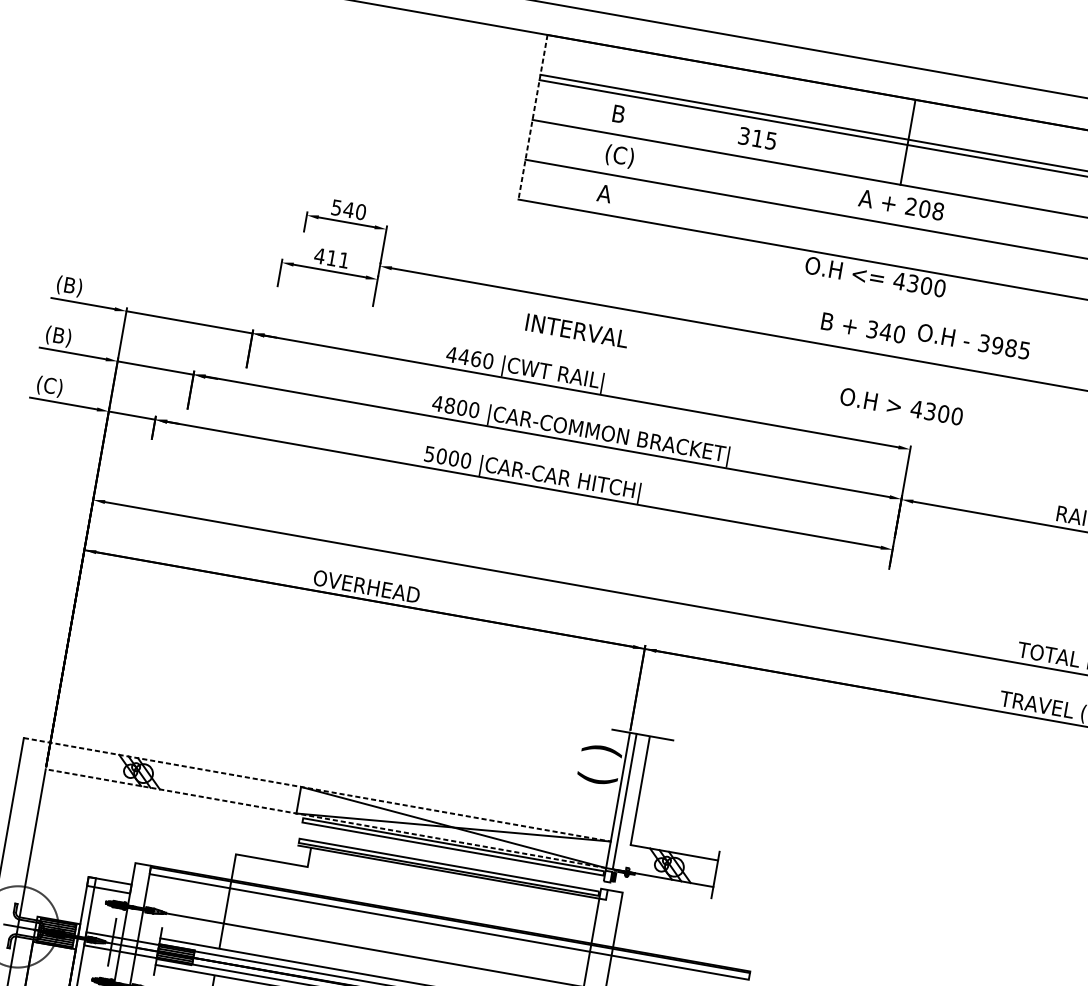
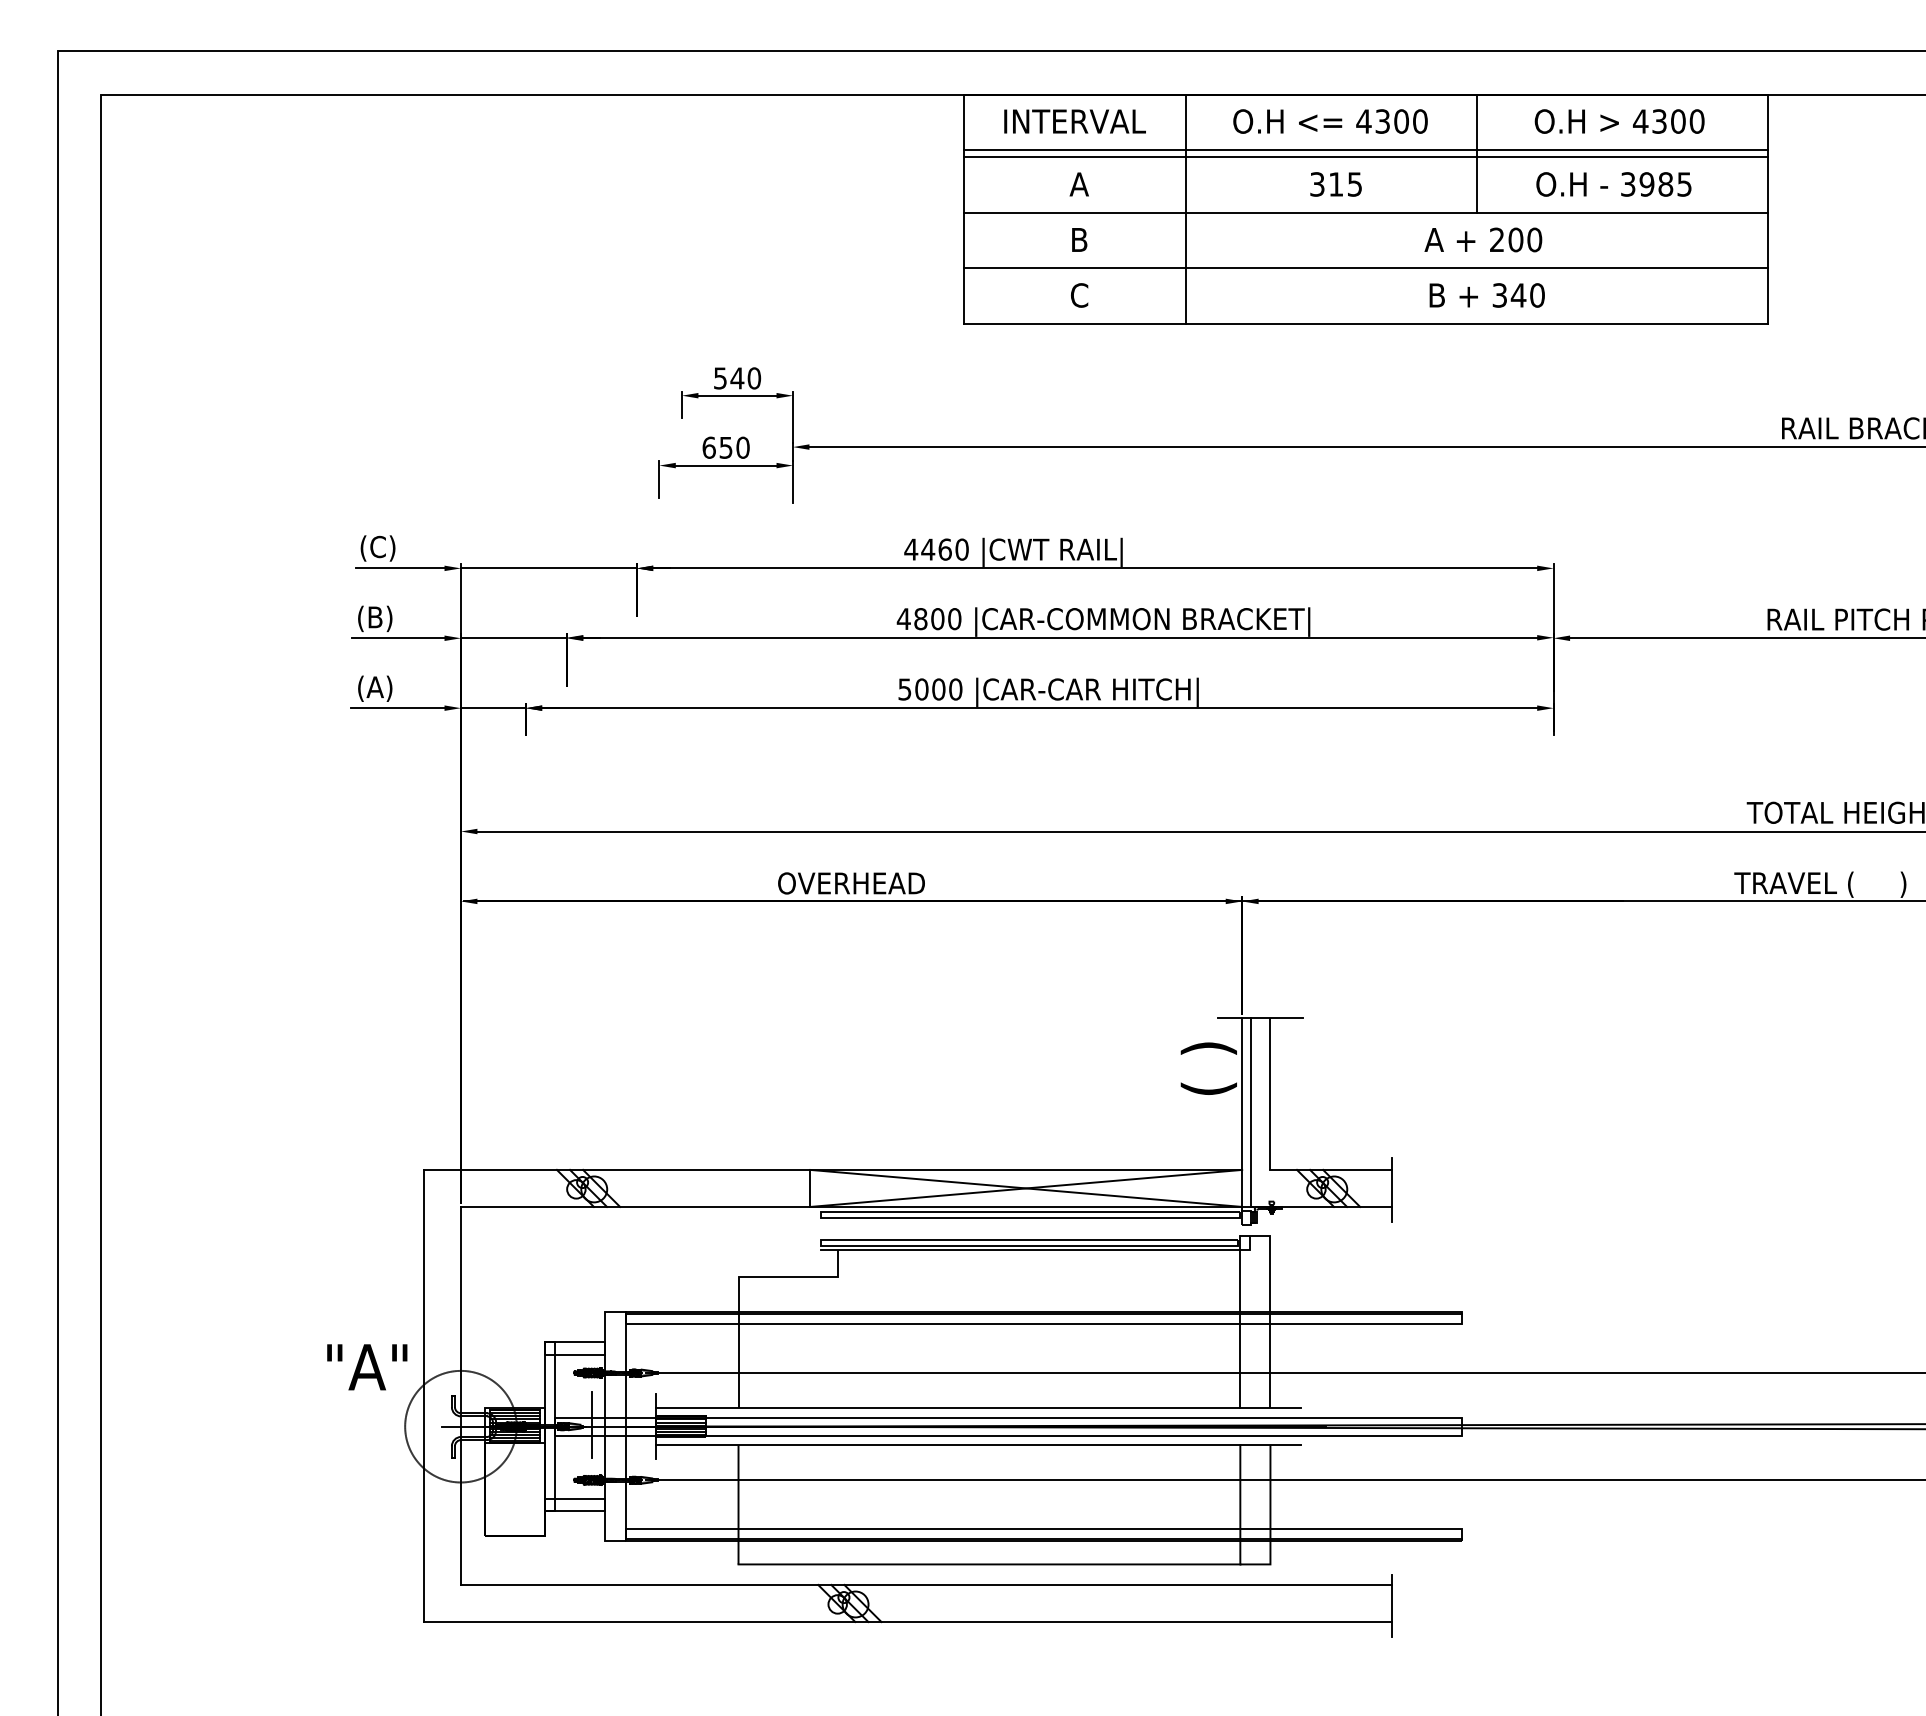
text: (618, 113) -> (1078, 184), B -> A
line: (533, 117) -> (964, 209), dashed -> solid
text: (757, 138) -> (1335, 184), moved
line: (692, 144) -> (1186, 208), added
text: (619, 156) -> (1090, 241), (C) -> B
text: (603, 193) -> (1078, 295), A -> C
text: (938, 211) -> (1534, 239), 208 -> 200
text: (331, 257) -> (725, 447), 411 -> 650
text: (875, 276) -> (1330, 121), moved
text: (69, 286) -> (377, 548), (B) -> (C)
text: (862, 327) -> (1486, 295), moved
text: (576, 330) -> (1074, 121), moved
text: (973, 341) -> (1613, 184), moved
text: (49, 386) -> (374, 688), (C) -> (A)
text: (901, 406) -> (1619, 121), moved
line: (317, 789) -> (833, 1169), dashed -> solid
line: (325, 818) -> (851, 1206), dashed -> solid

